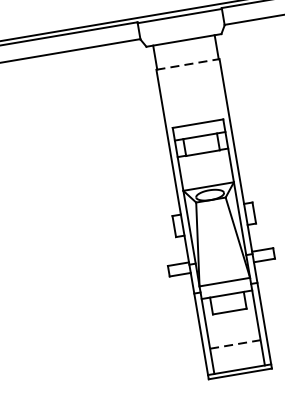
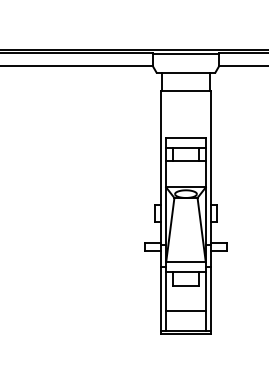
line: (187, 64) -> (185, 91), dashed -> solid
line: (234, 344) -> (185, 311), dashed -> solid

